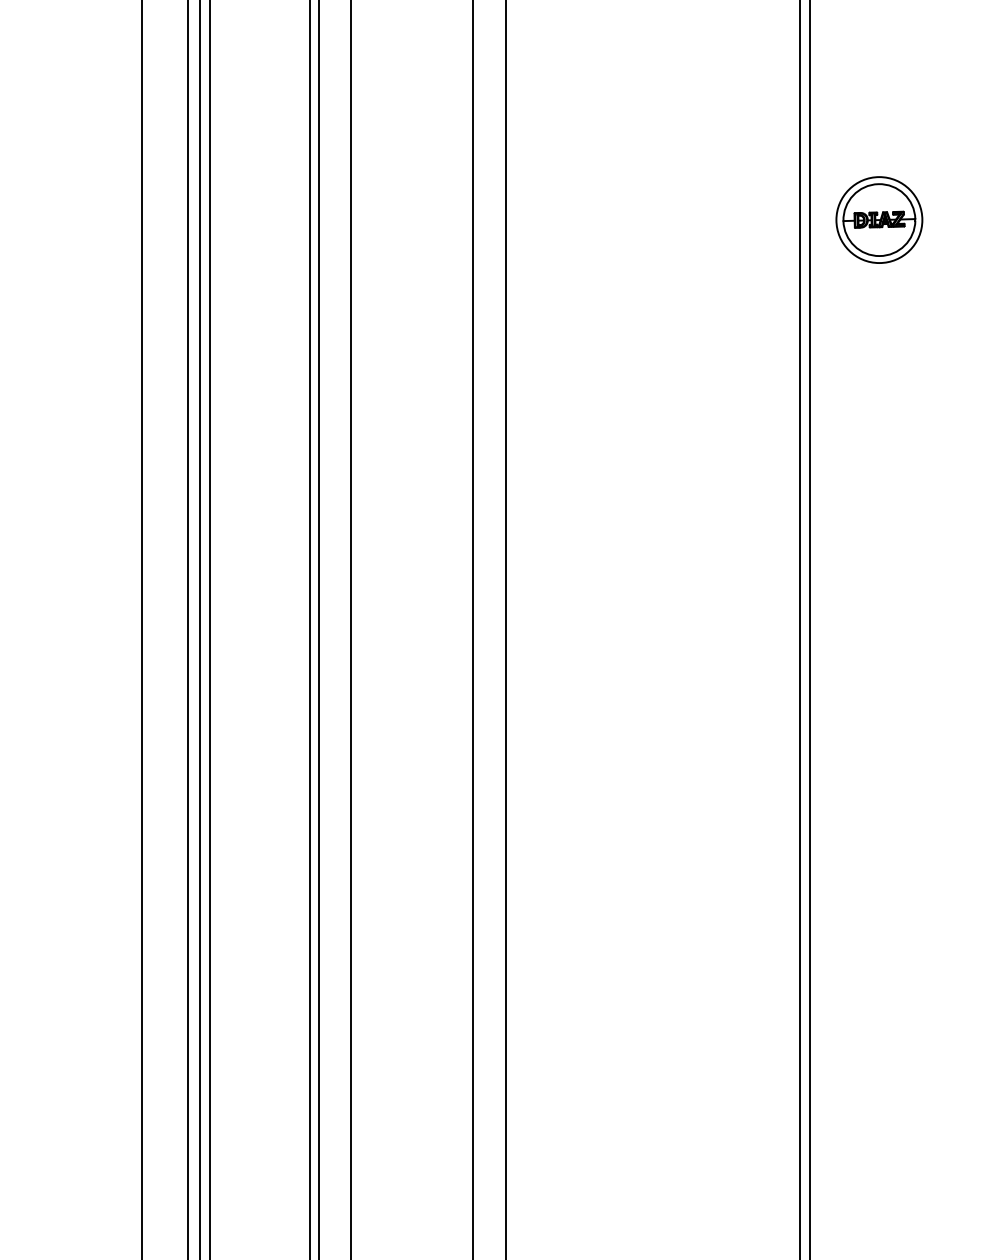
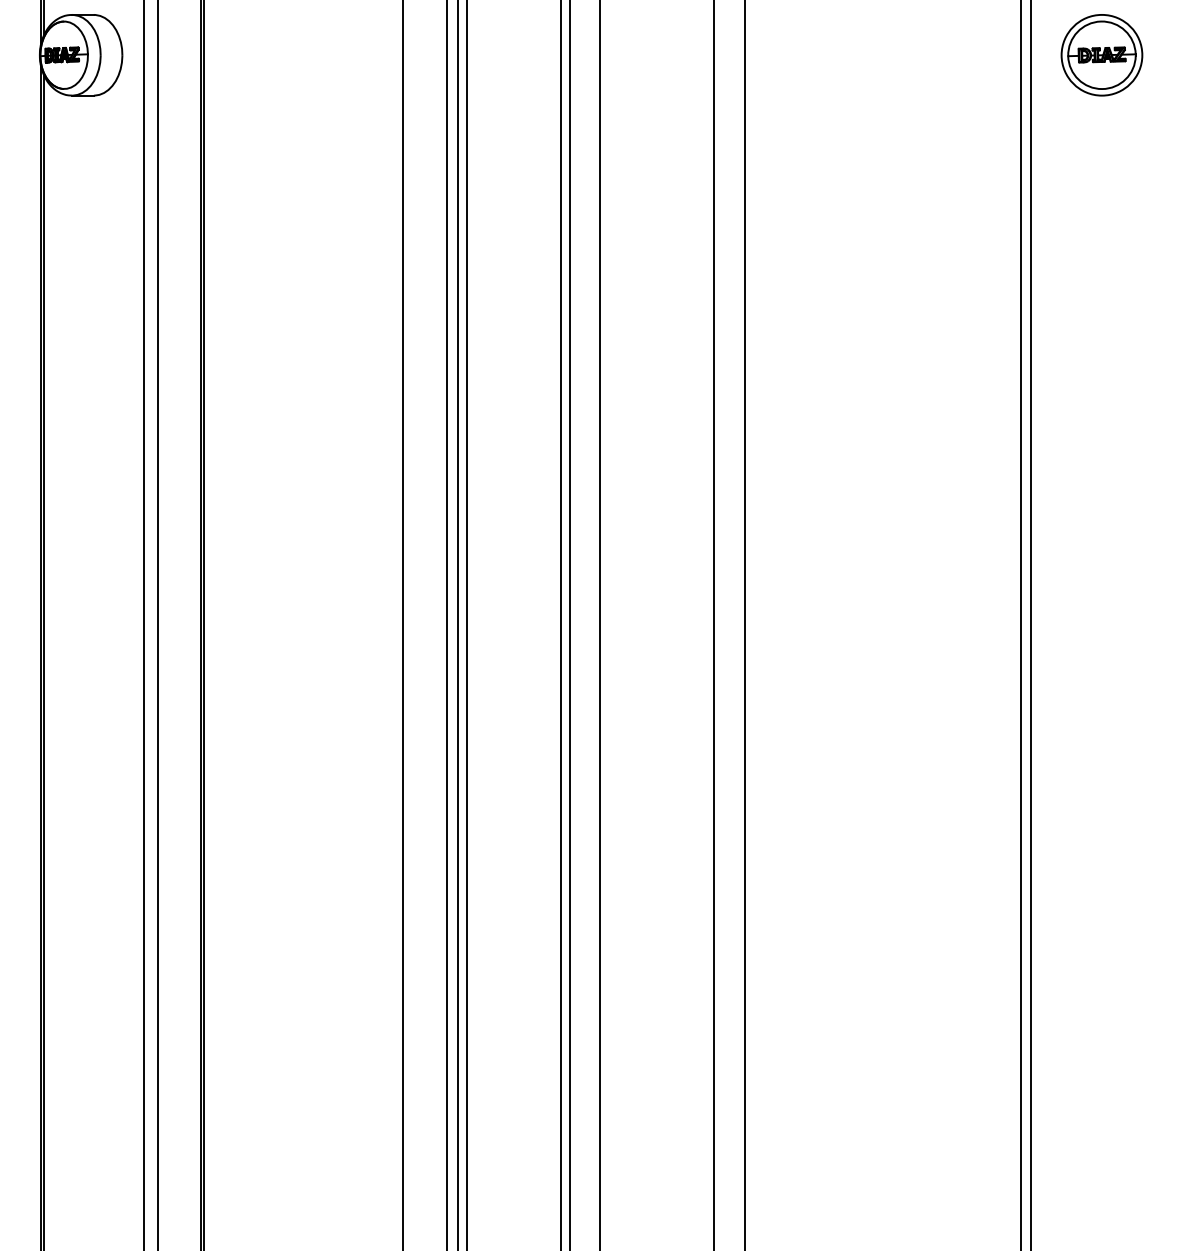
part: (878, 220) -> (1101, 55), moved

